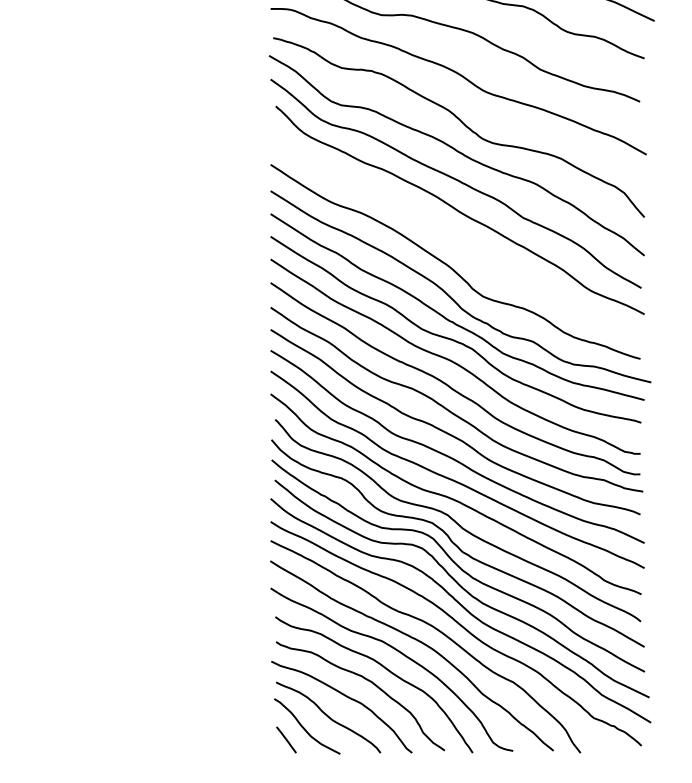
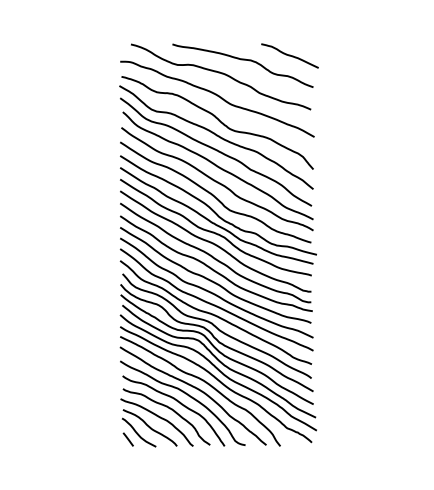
curve: (456, 238) -> (216, 180), added

